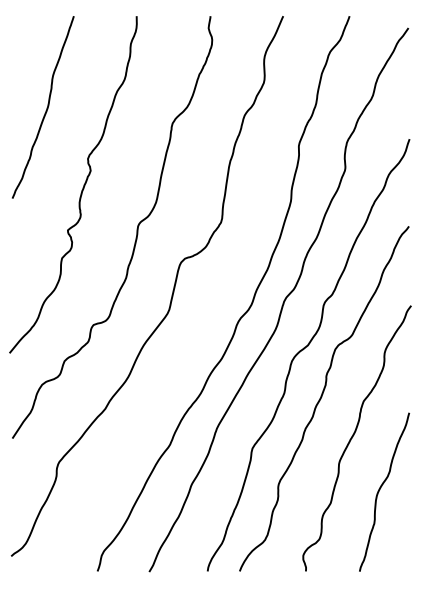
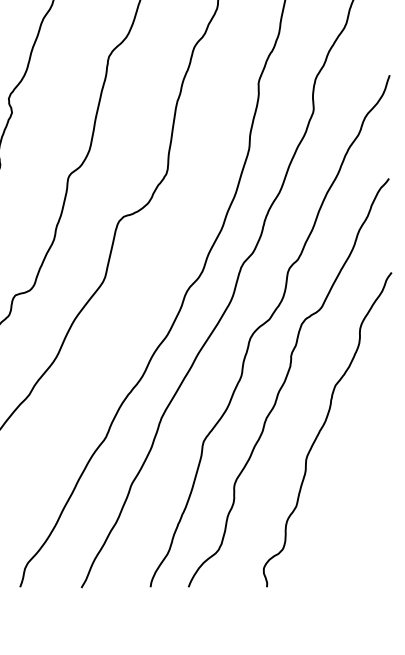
curve: (381, 488) -> (356, 489), removed

